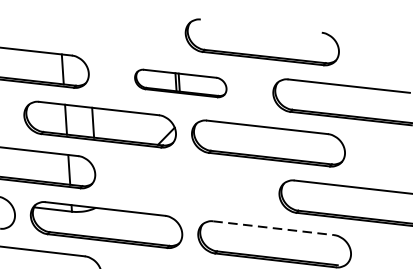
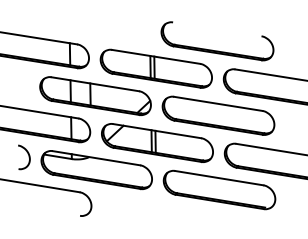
part: (179, 83) -> (155, 68), size x1.67
part: (187, 183) -> (157, 142), added
line: (273, 228) -> (219, 178), dashed -> solid

